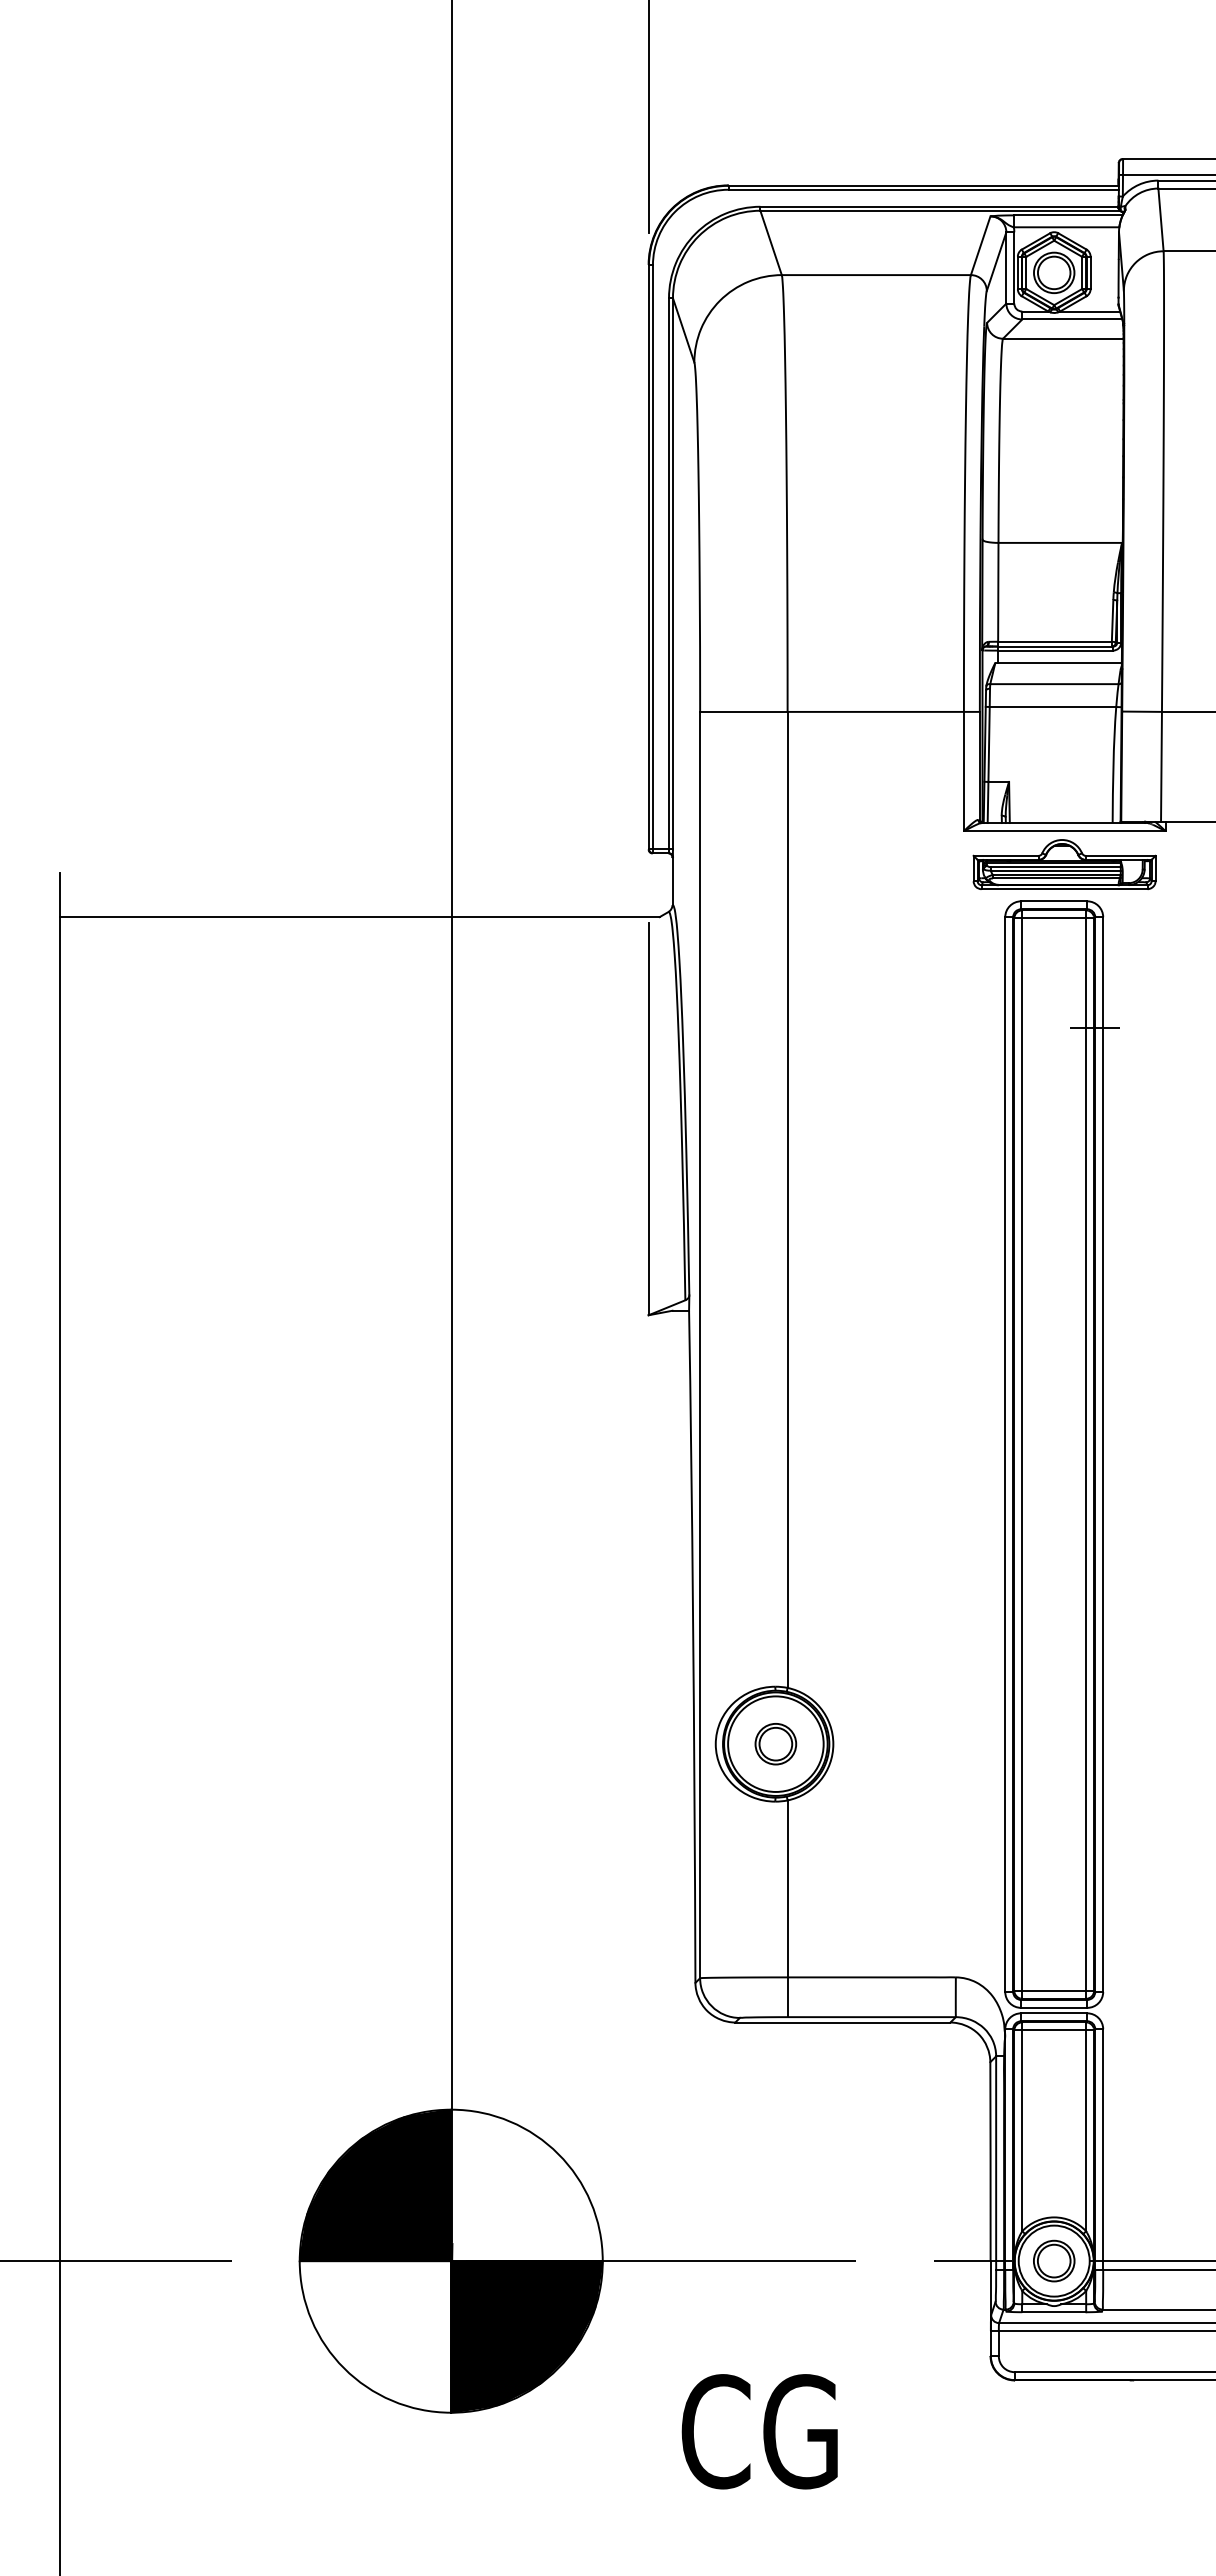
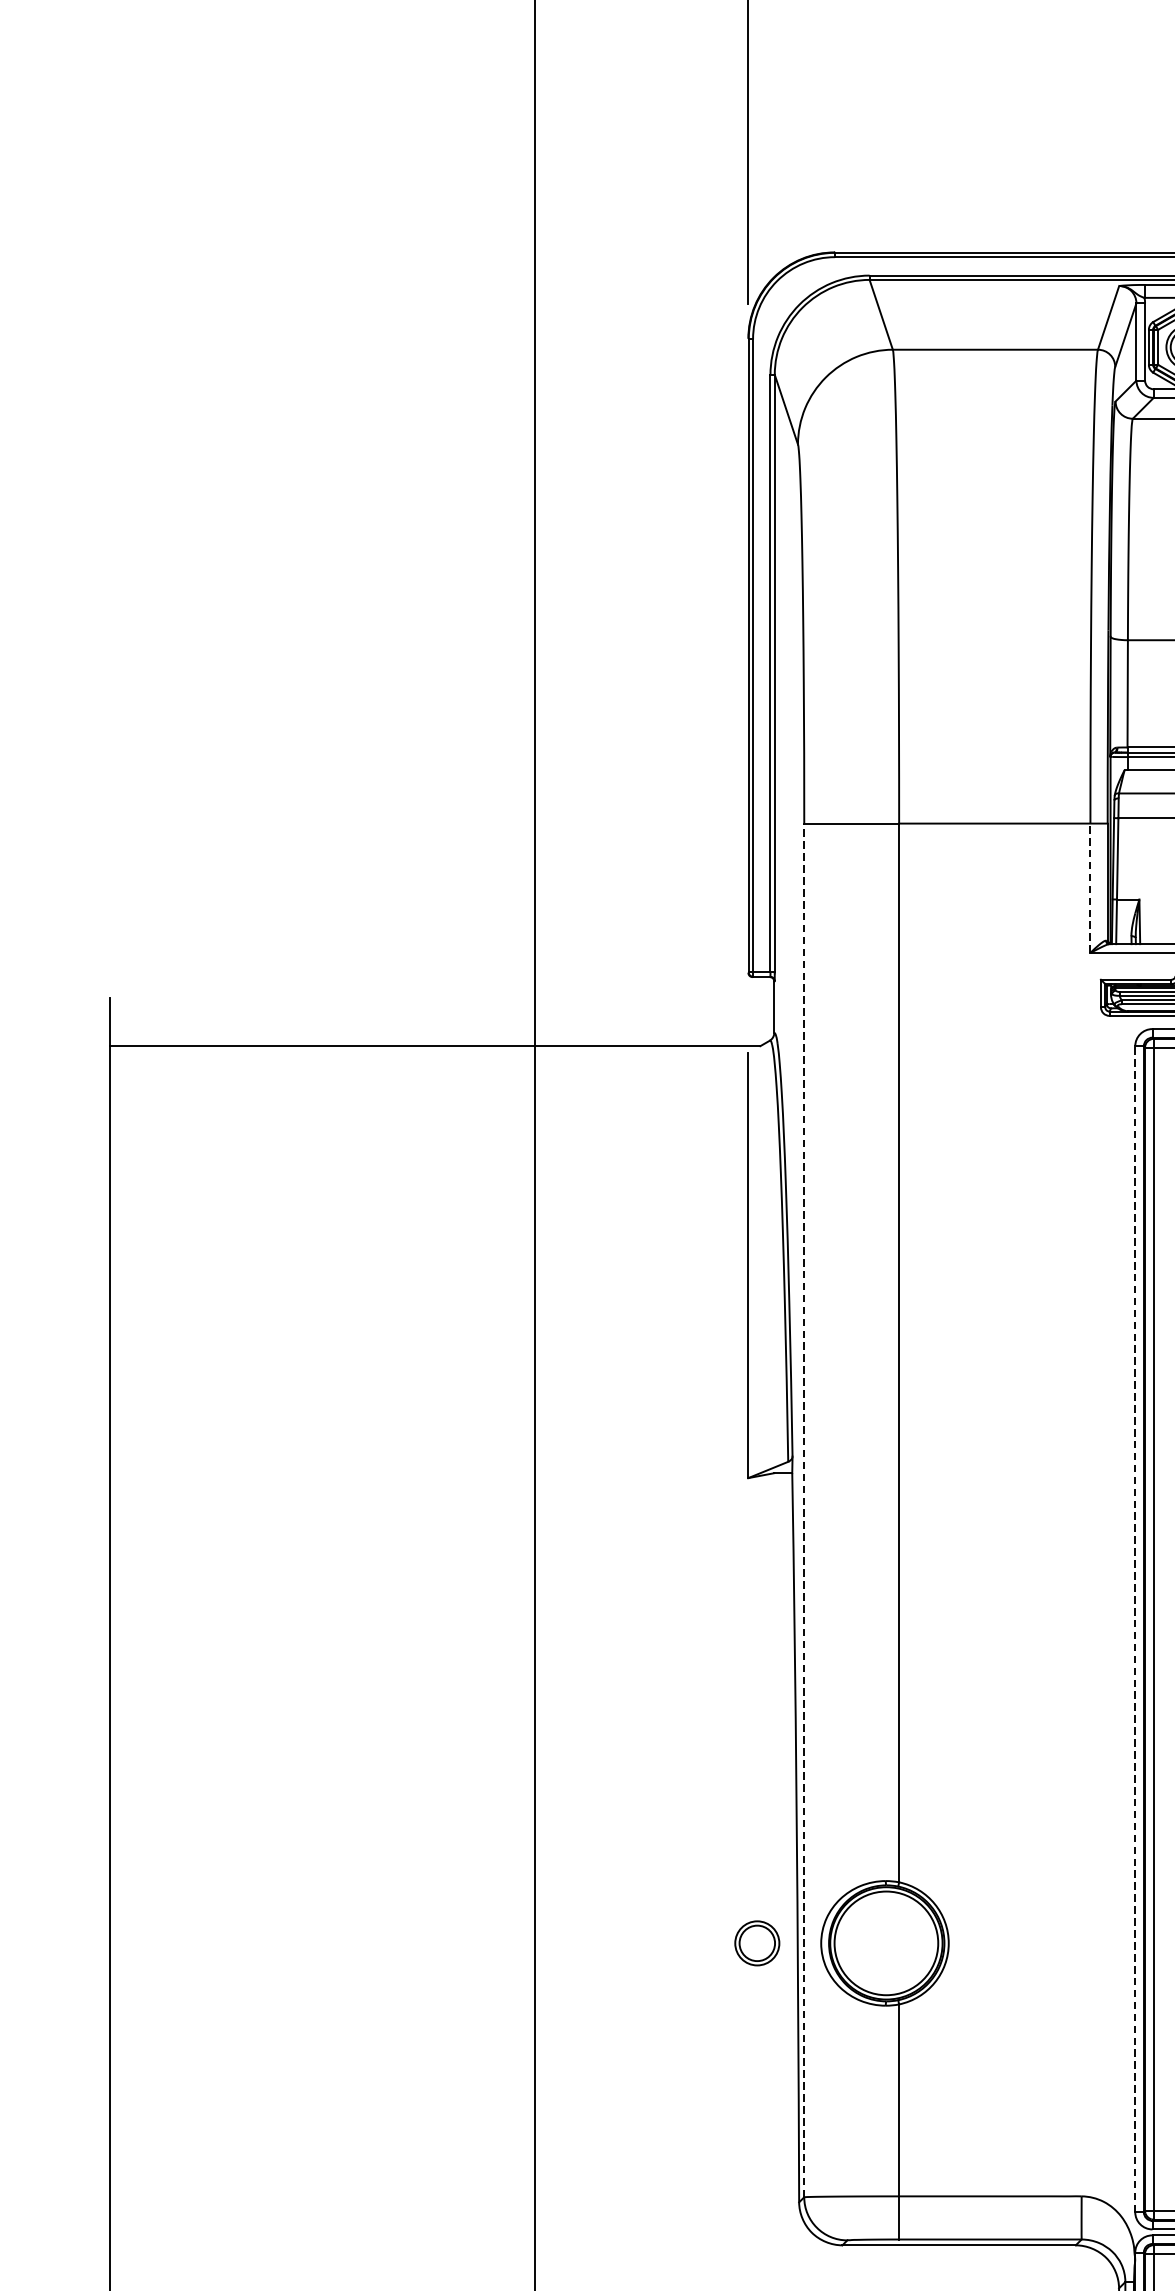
line: (963, 771) -> (1089, 888), solid -> dashed
line: (700, 1344) -> (804, 1509), solid -> dashed
line: (1005, 1454) -> (1135, 1629), solid -> dashed
part: (775, 1744) -> (756, 1943), moved

